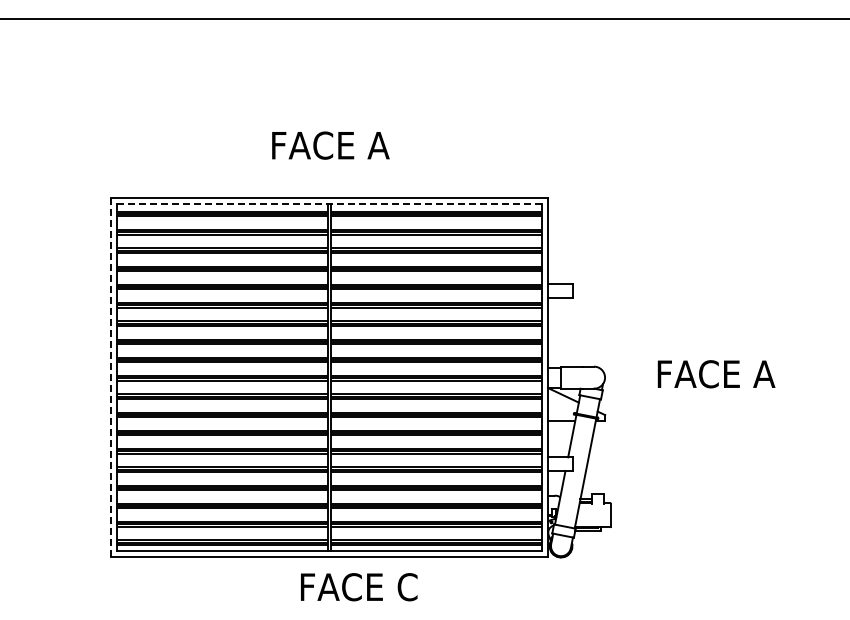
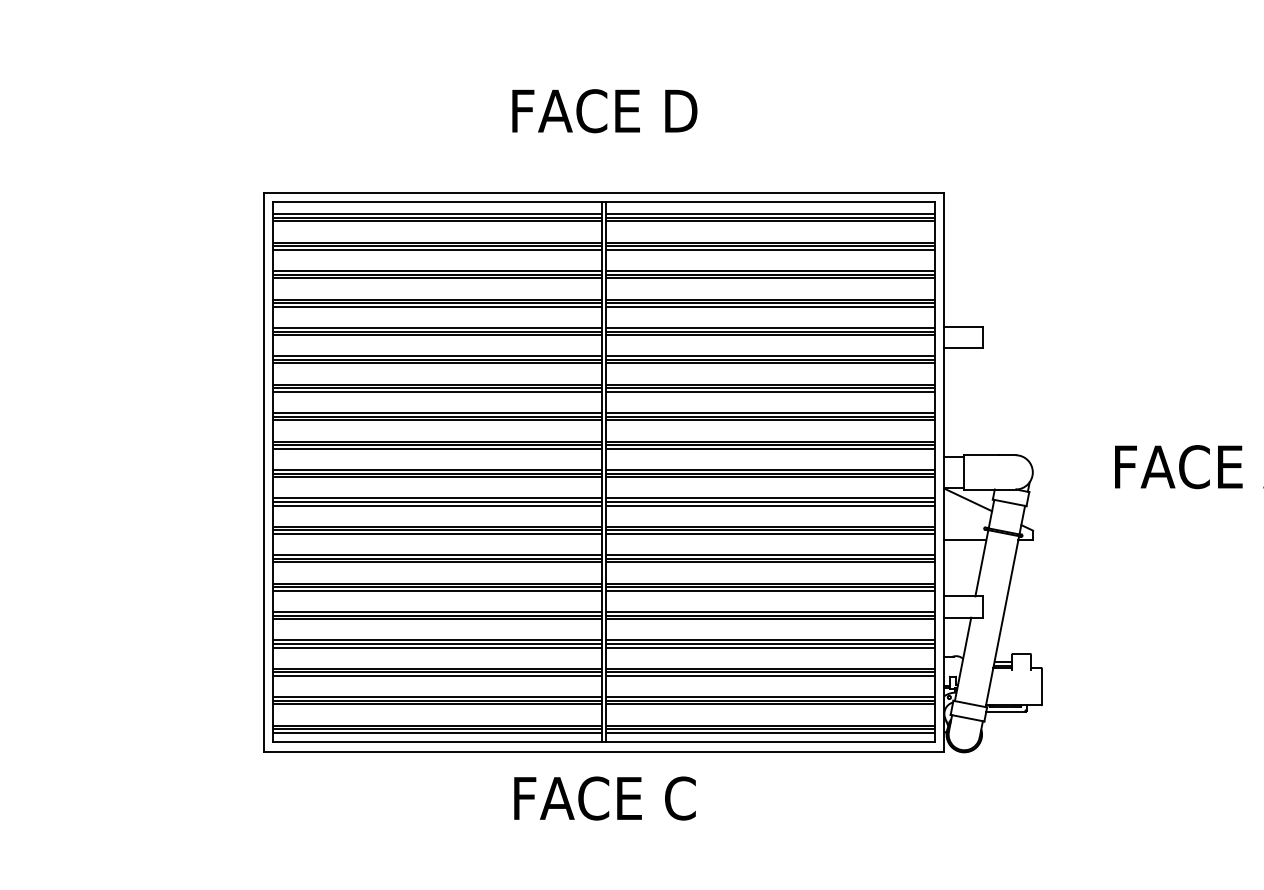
text: (329, 145) -> (603, 110), FACE A -> FACE D
line: (329, 204) -> (603, 202), dashed -> solid
line: (110, 377) -> (262, 472), dashed -> solid
text: (359, 587) -> (605, 798), moved

